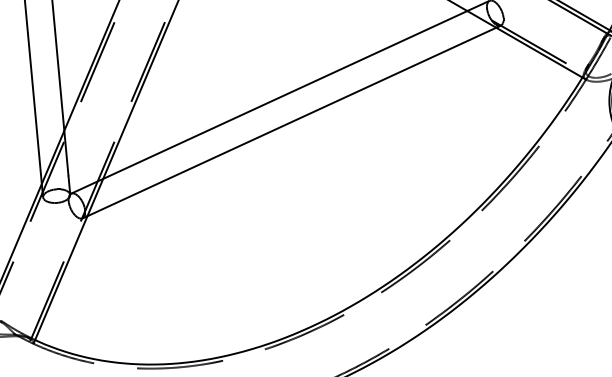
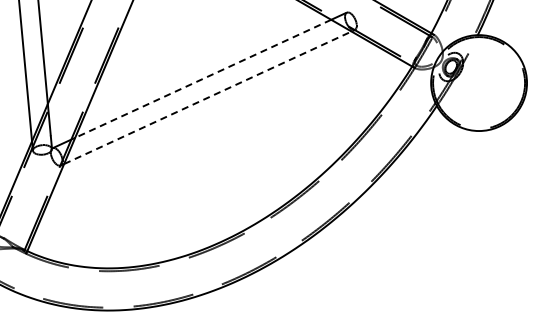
line: (285, 94) -> (203, 78), solid -> dashed
line: (292, 121) -> (208, 97), solid -> dashed

